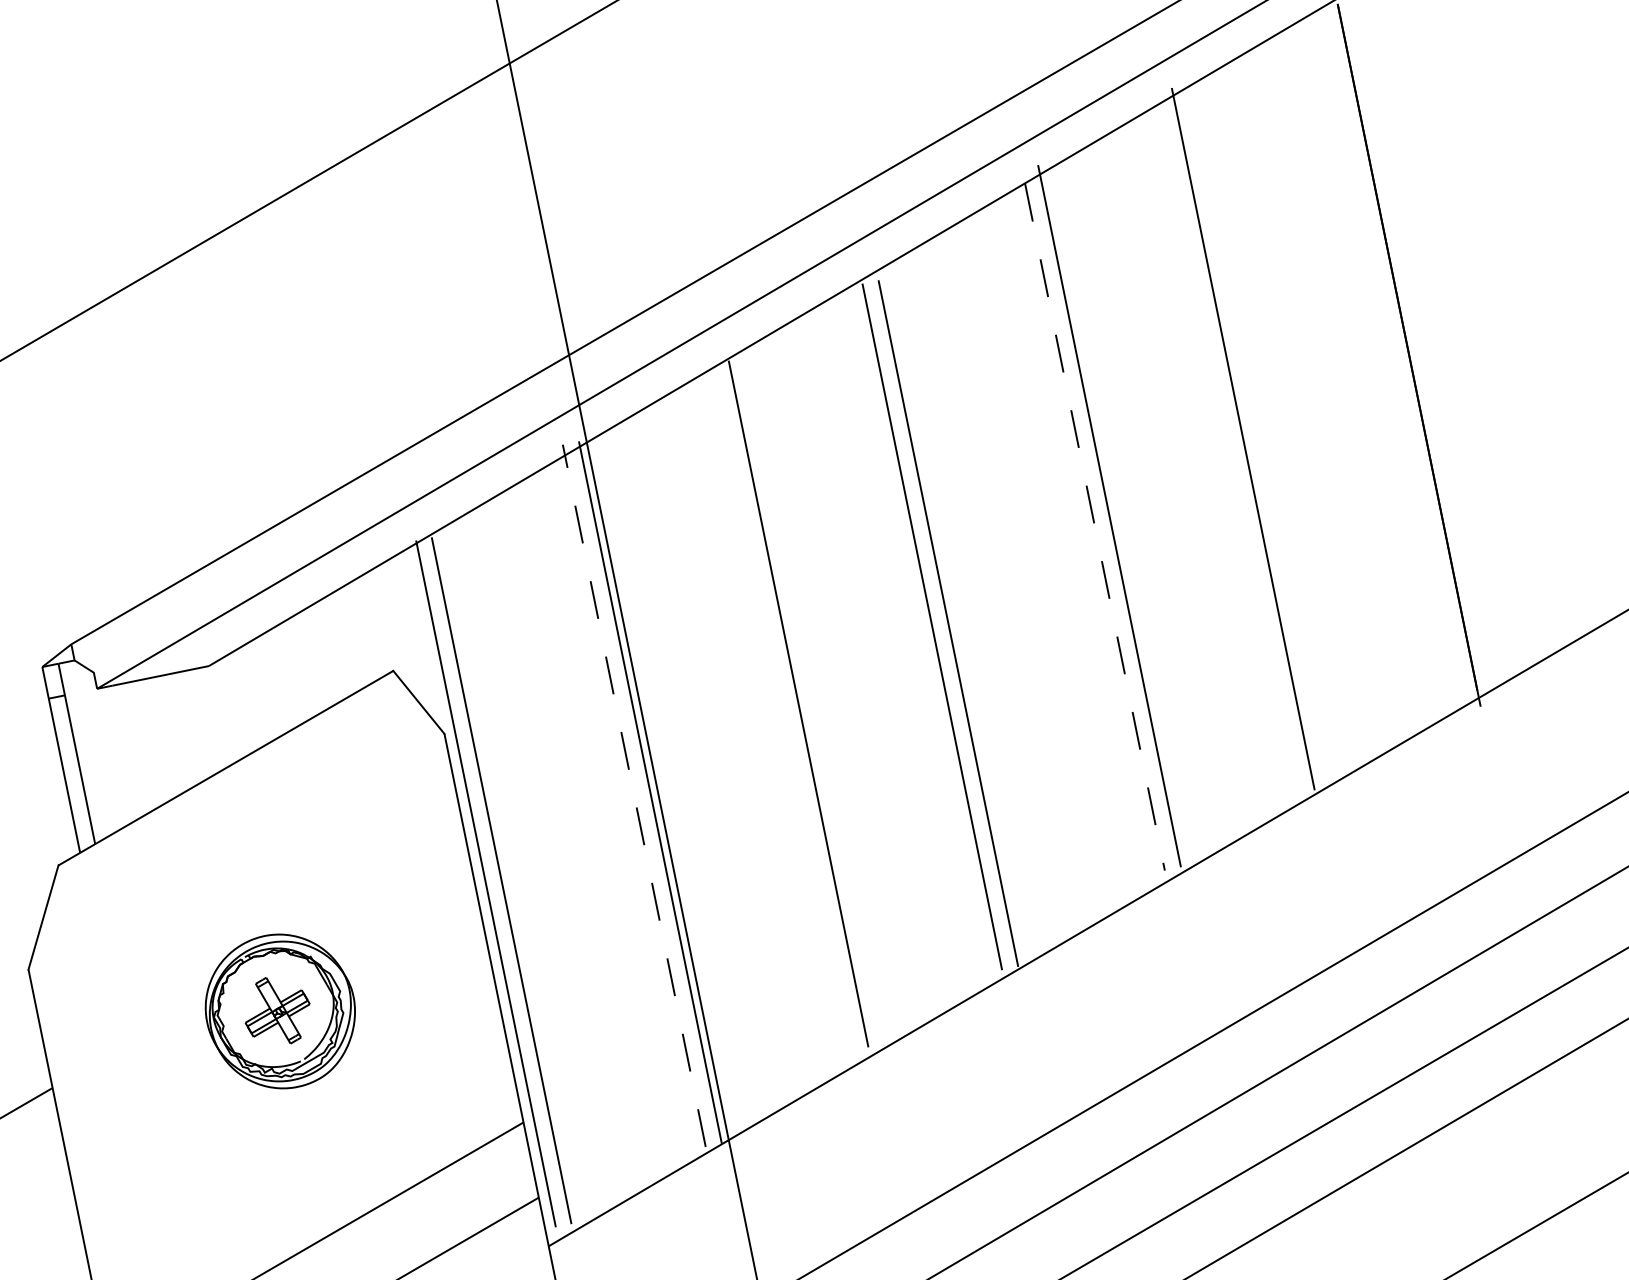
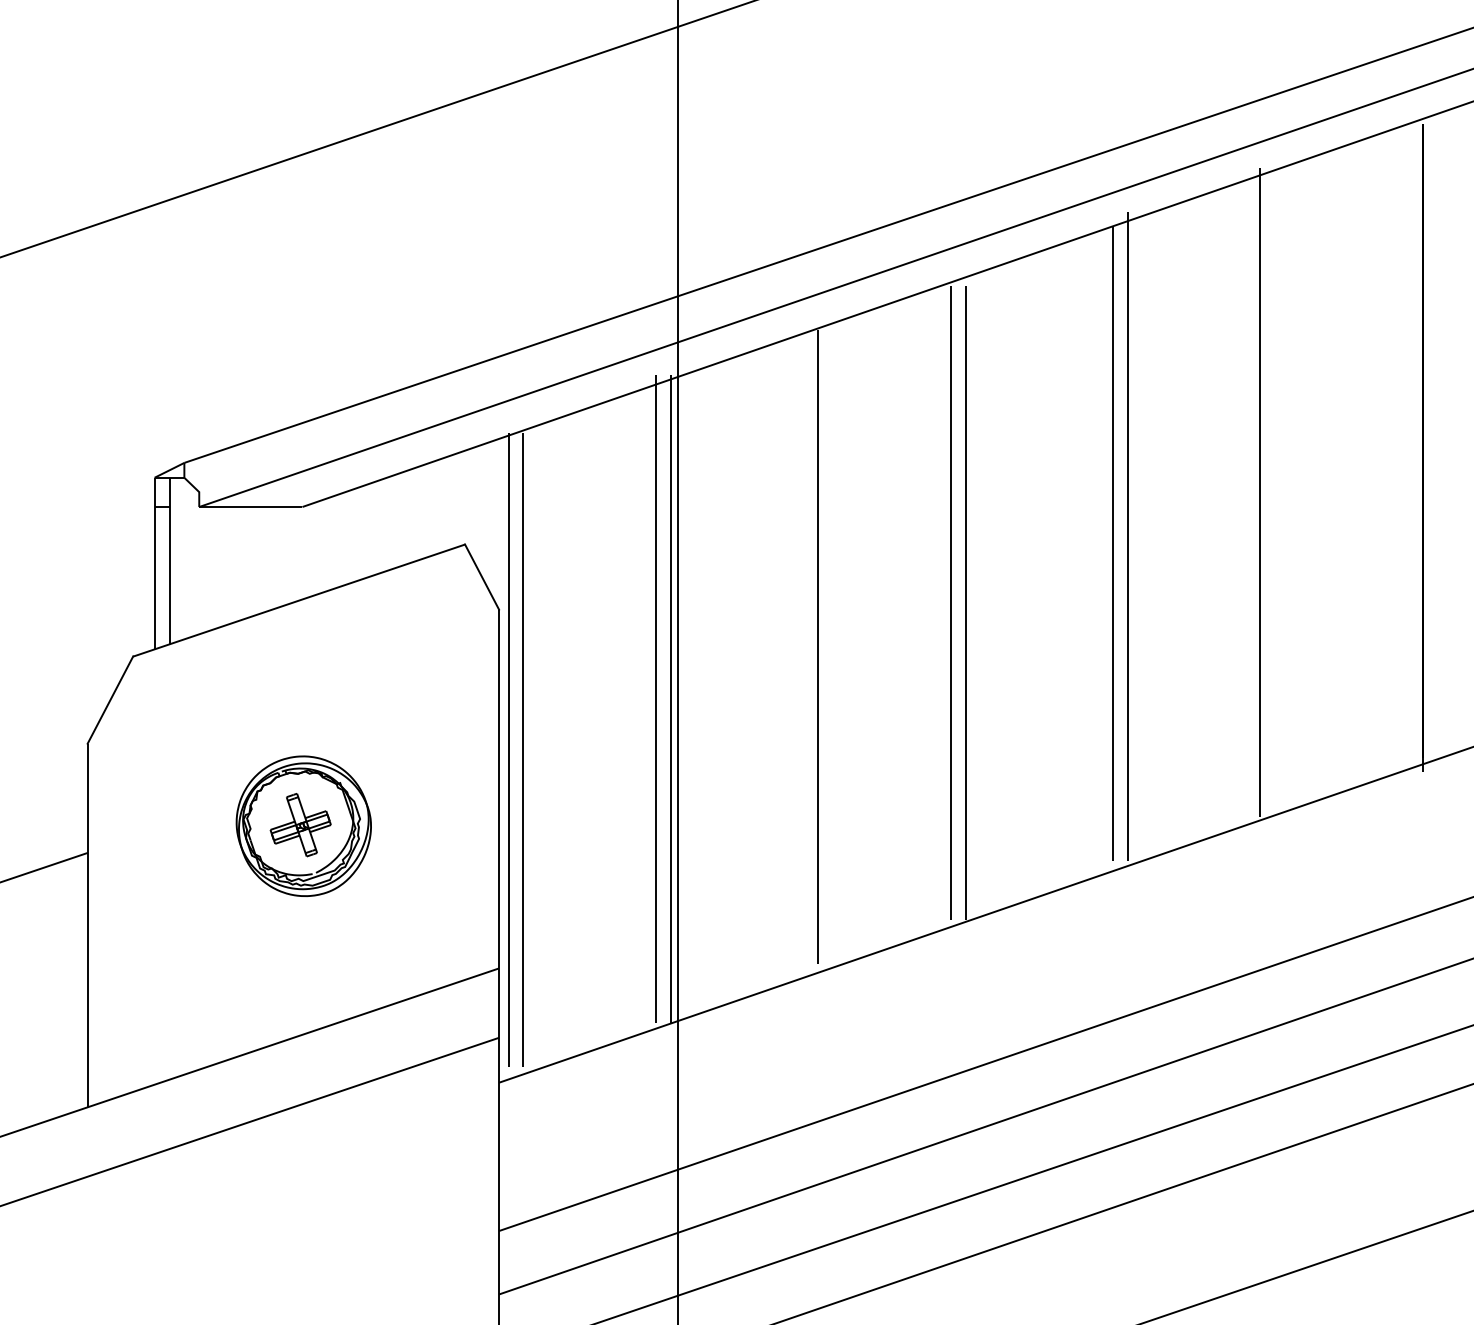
line: (1095, 527) -> (1113, 544), dashed -> solid
line: (634, 795) -> (656, 698), dashed -> solid

